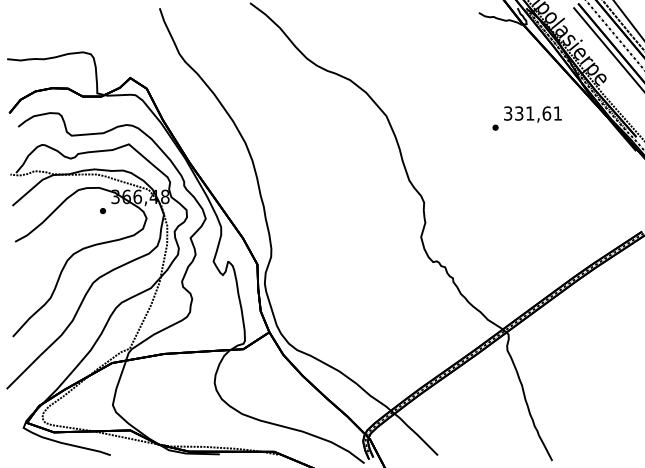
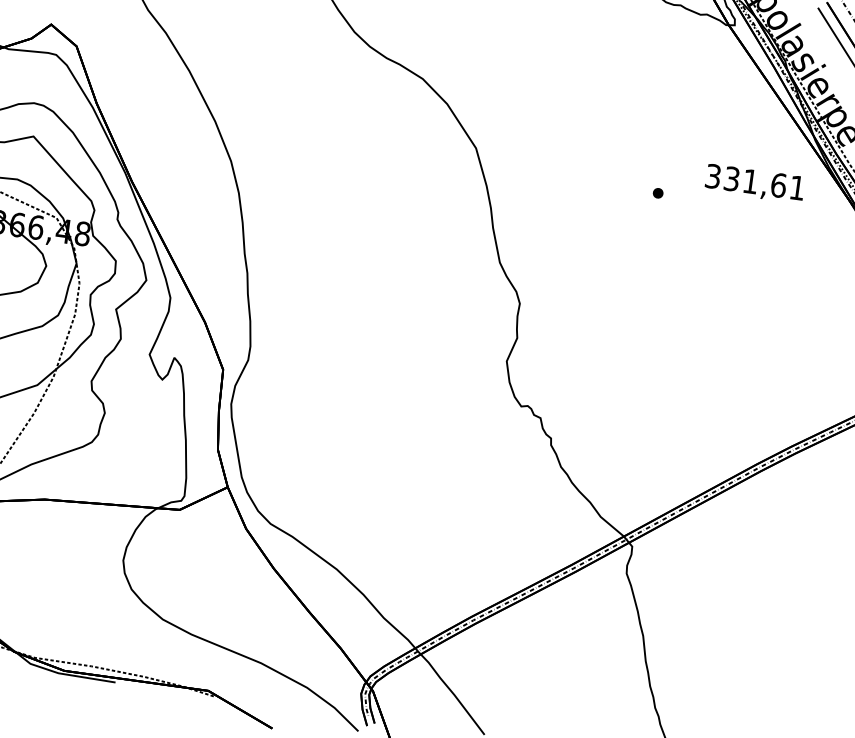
text: (532, 114) -> (754, 183), moved

